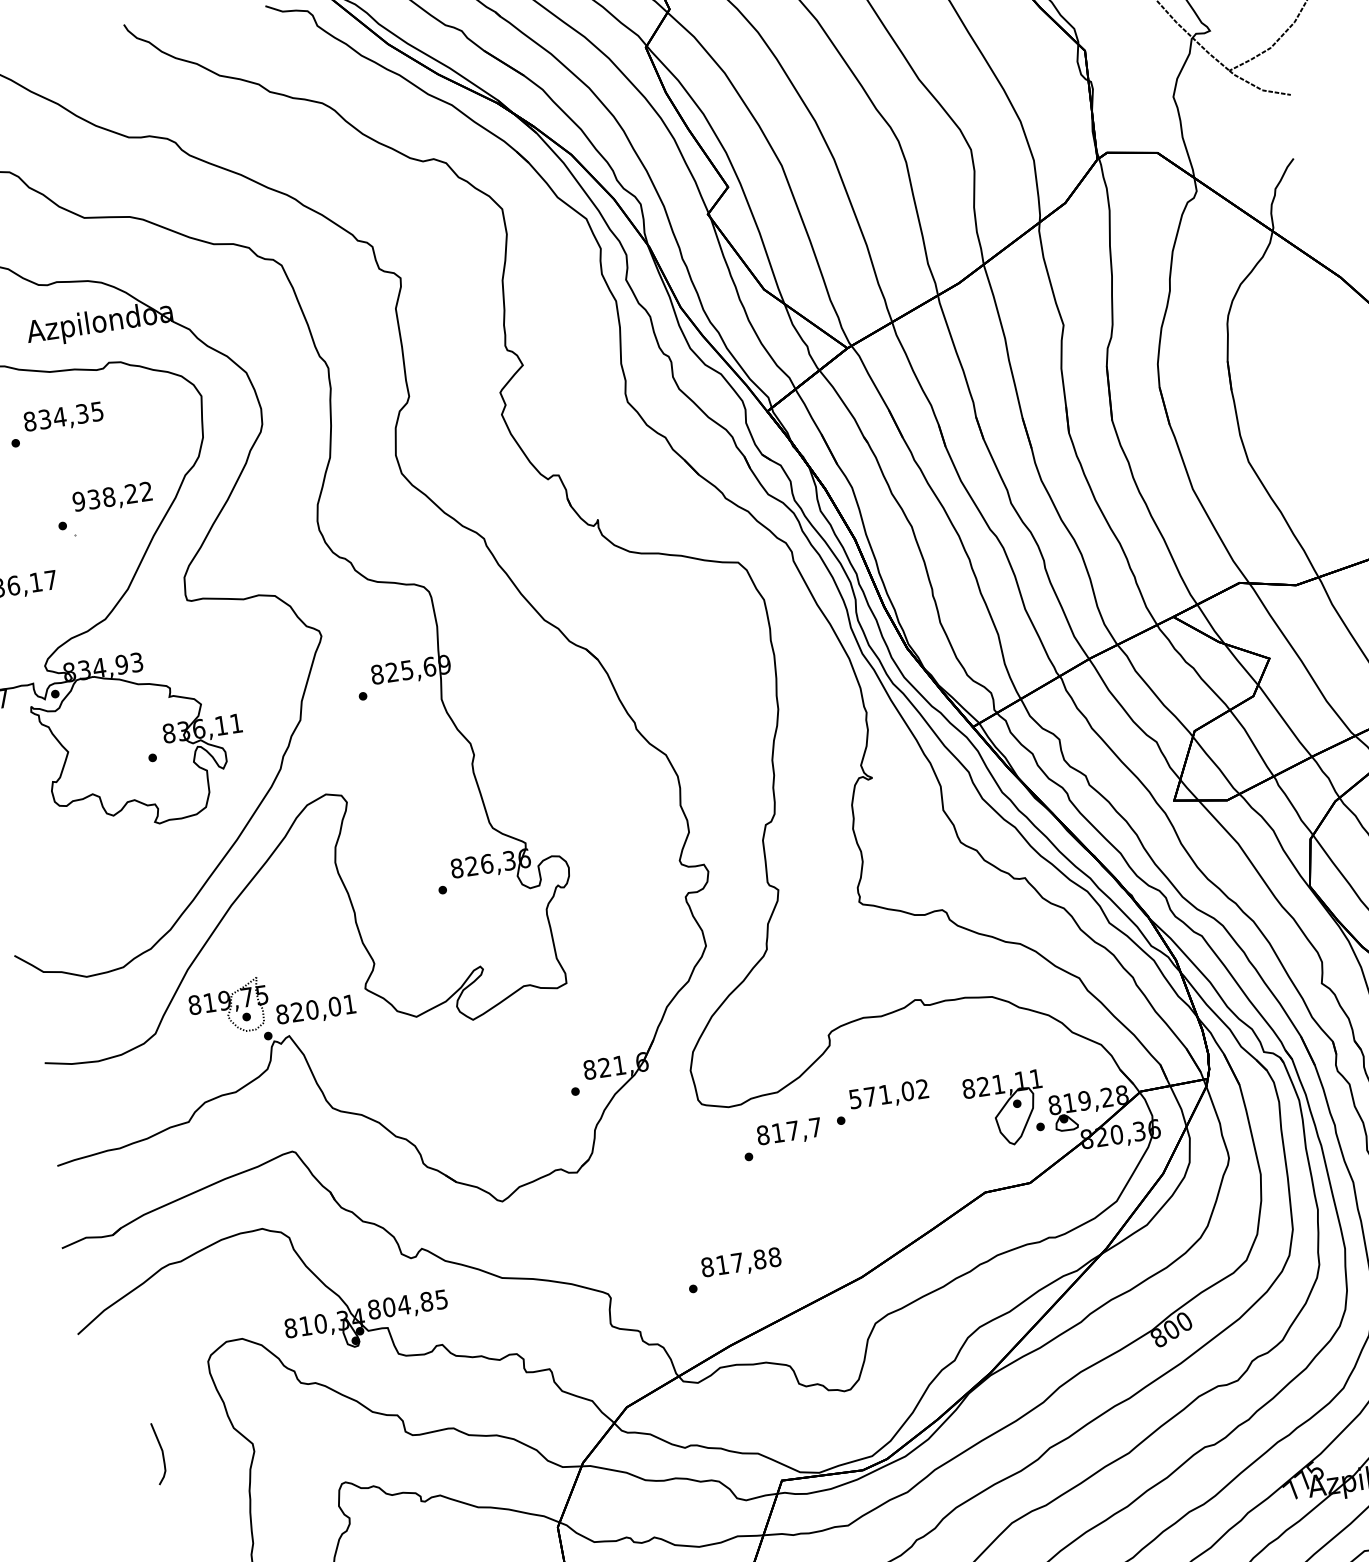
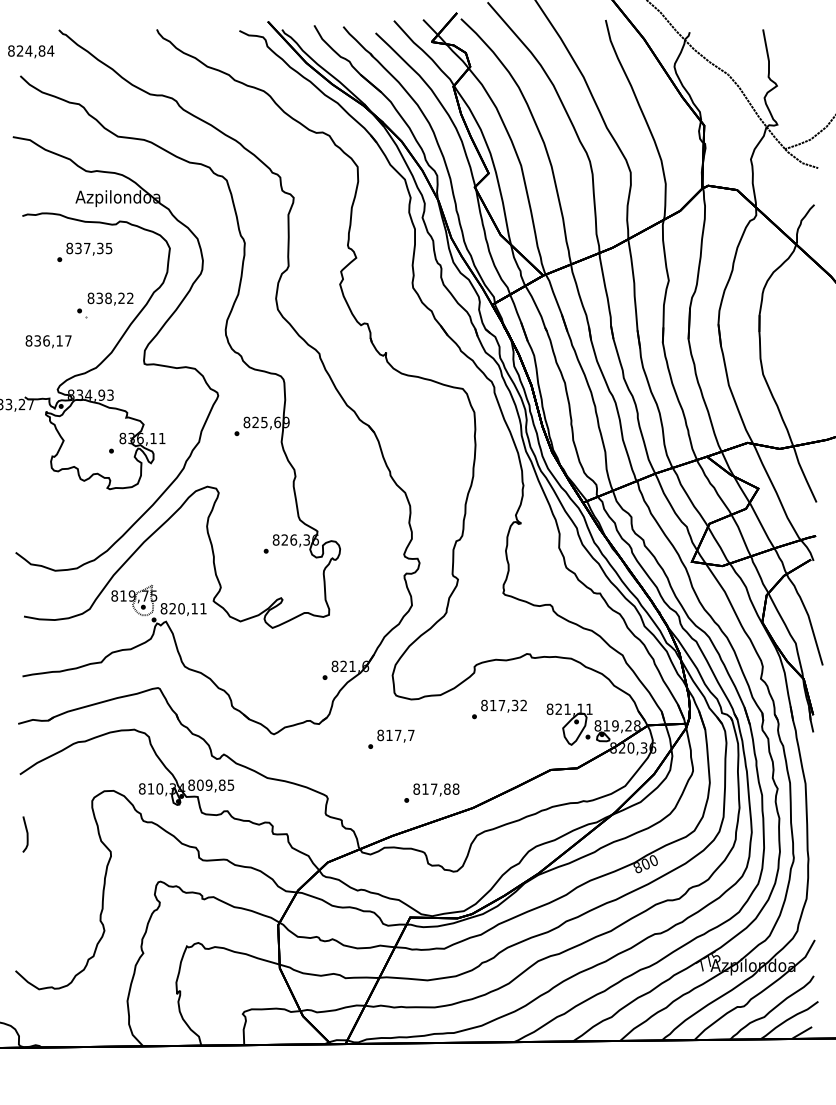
text: (58, 417) -> (86, 248), 834,35 -> 837,35
text: (78, 501) -> (90, 298), 938,22 -> 838,22
text: (334, 1006) -> (194, 608), 820,01 -> 820,11
text: (881, 1095) -> (499, 705), 571,02 -> 817,32
text: (782, 1137) -> (391, 738), moved
text: (733, 1269) -> (431, 792), moved
text: (402, 1303) -> (208, 784), 804,85 -> 809,85
curve: (160, 1453) -> (26, 834), moved

